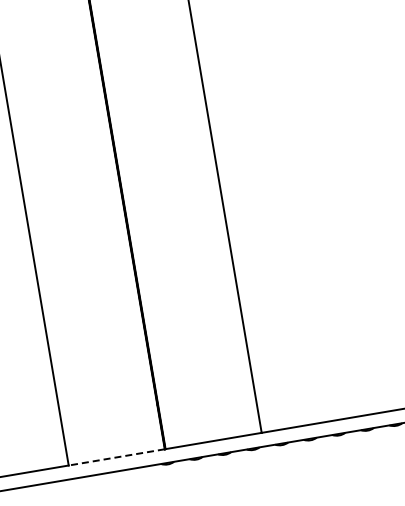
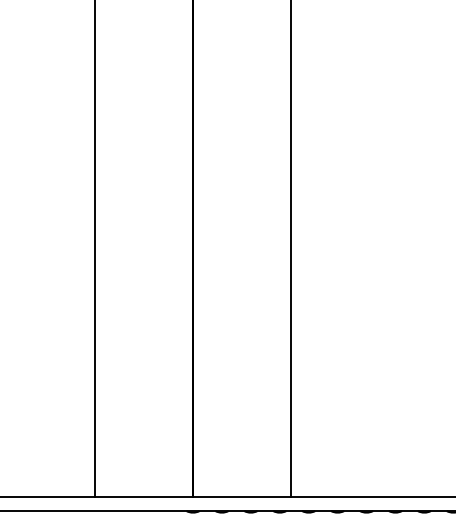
line: (116, 457) -> (143, 497), dashed -> solid

